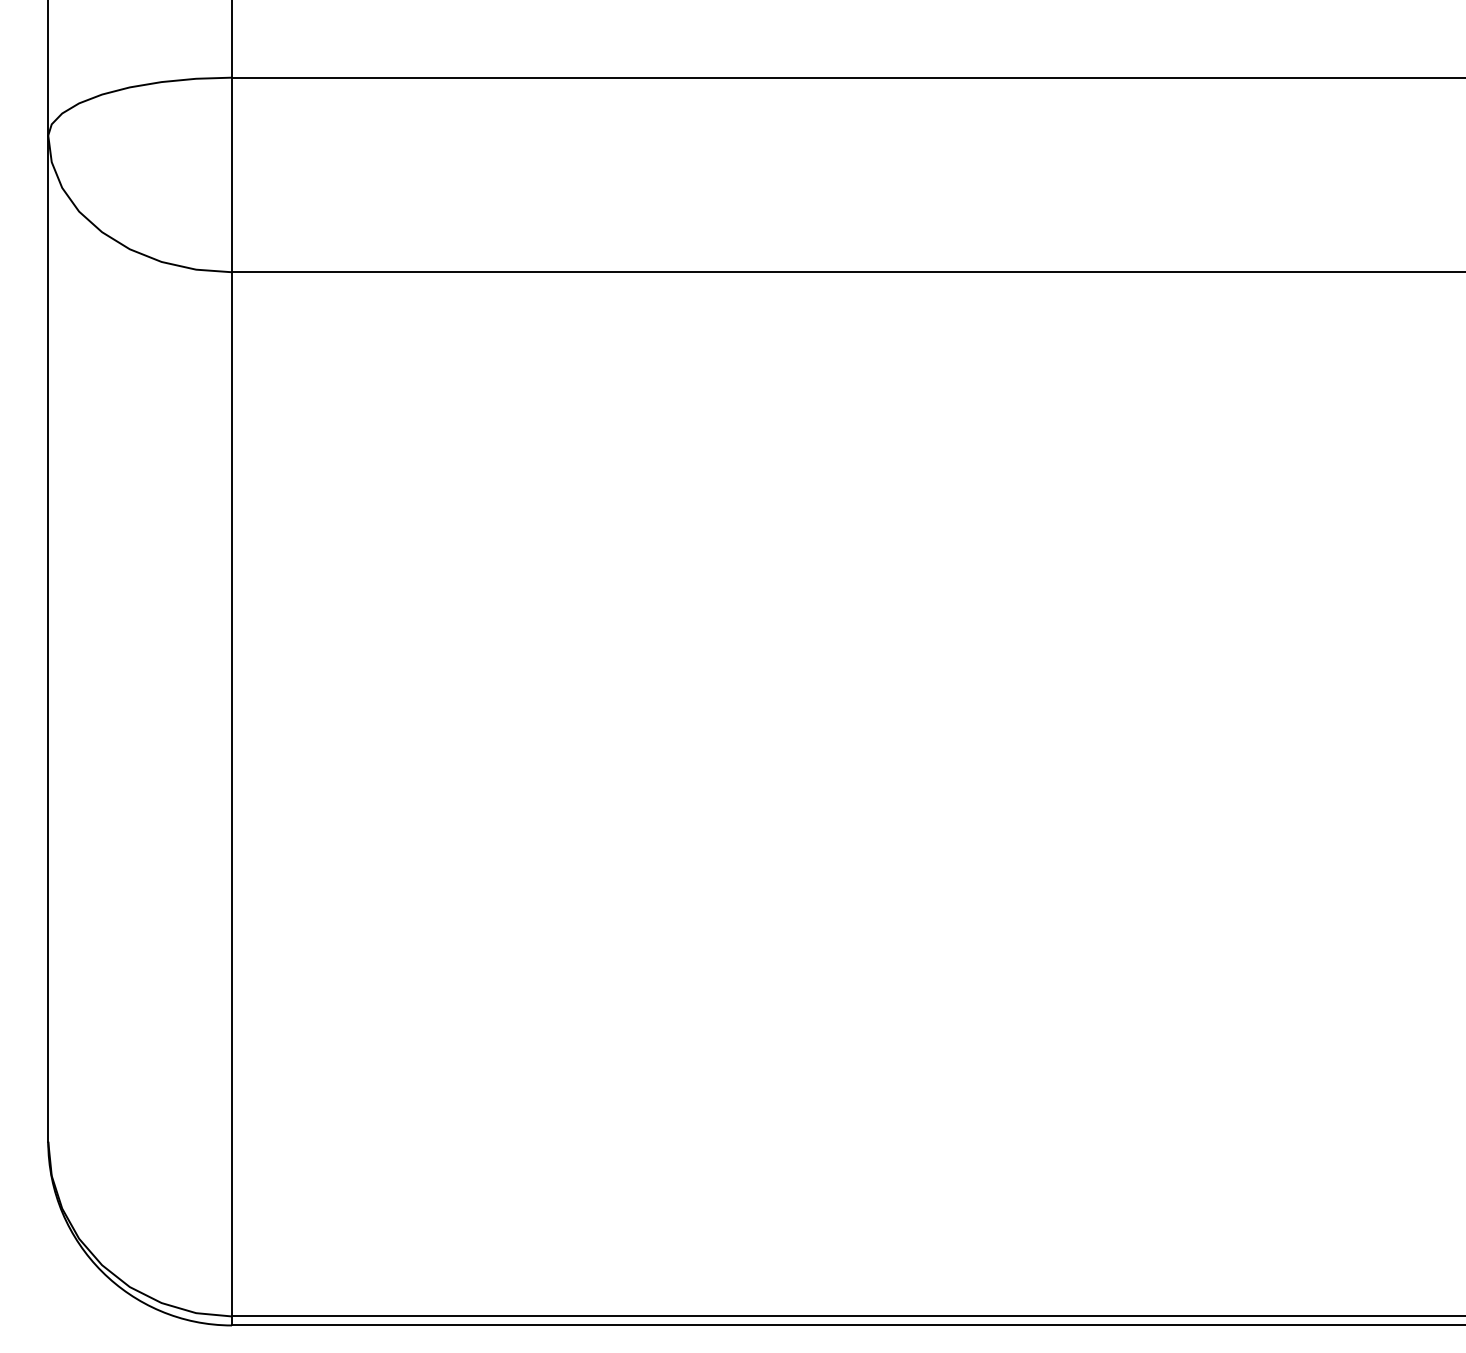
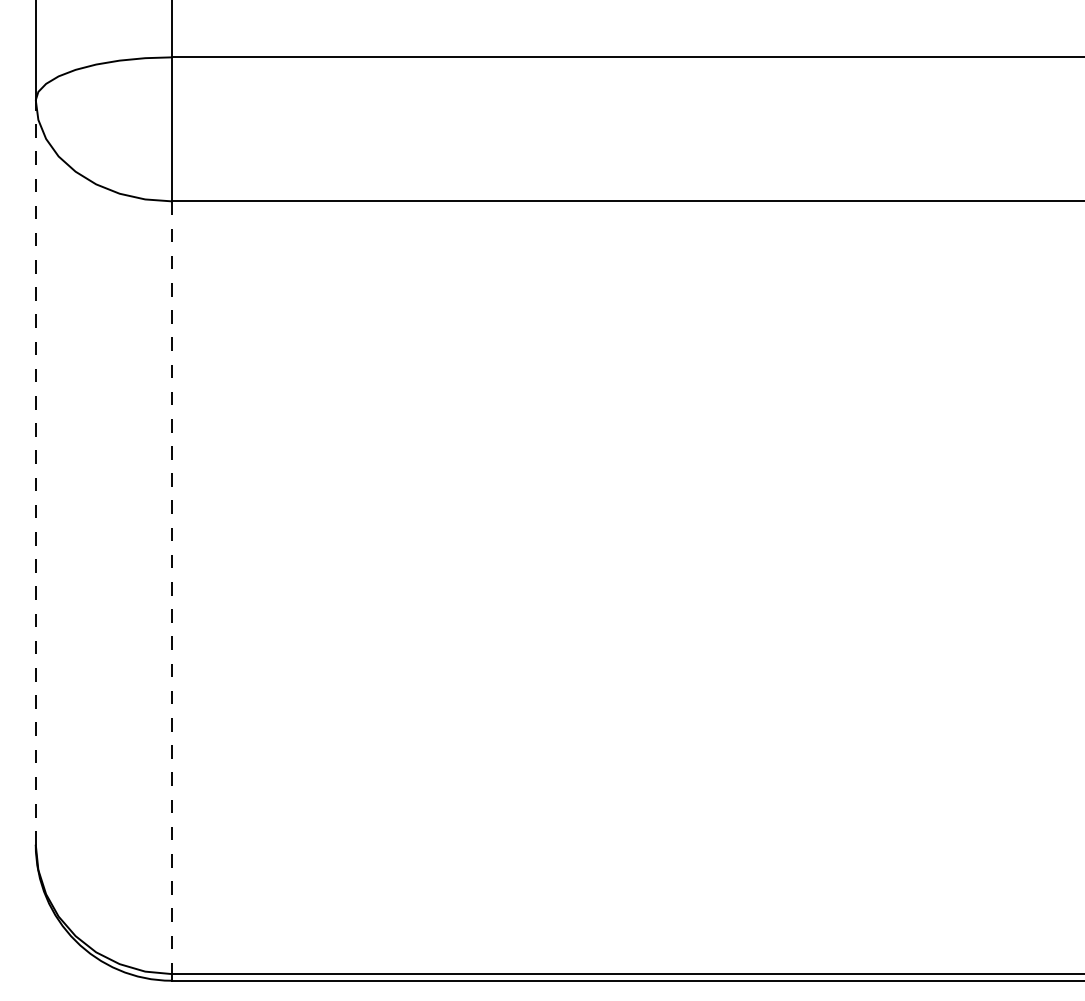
line: (48, 638) -> (35, 472), solid -> dashed
line: (232, 794) -> (172, 587), solid -> dashed

